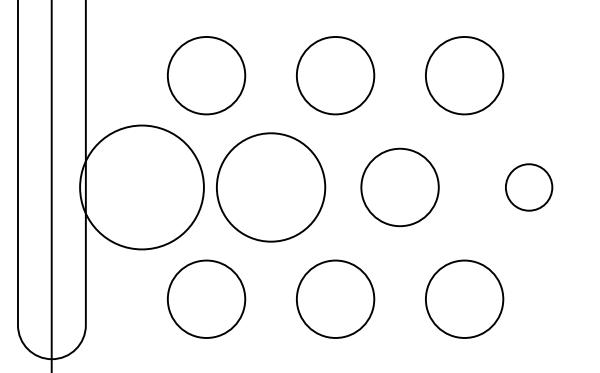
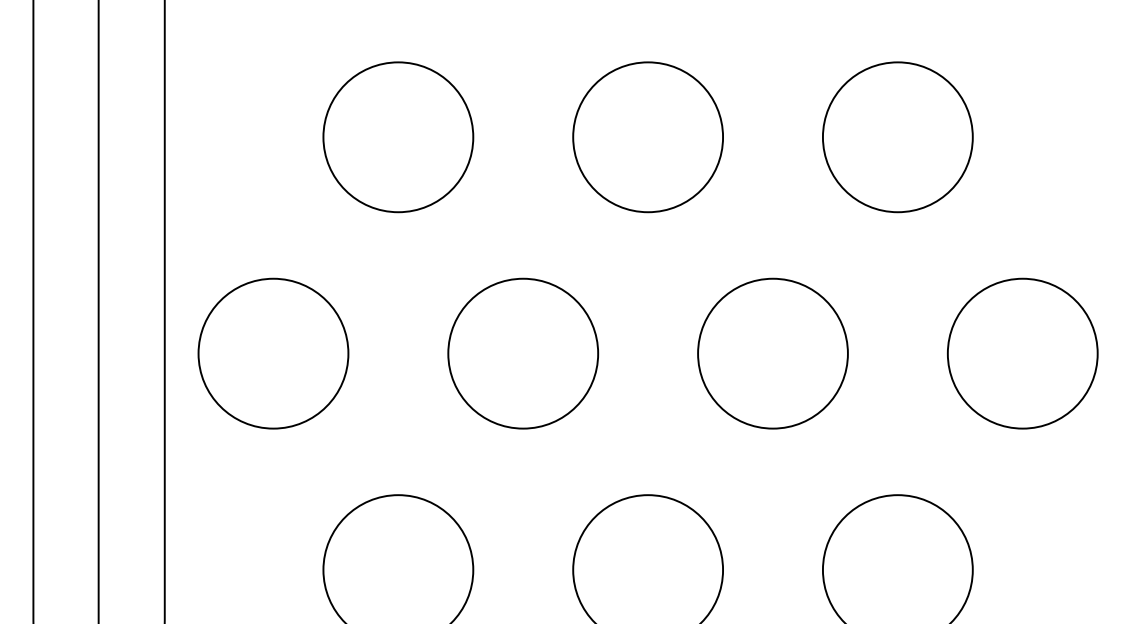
circle: (141, 187) -> (272, 353), size x0.62
circle: (270, 187) -> (522, 353), size x0.71
circle: (528, 187) -> (1021, 353), size x1.67

